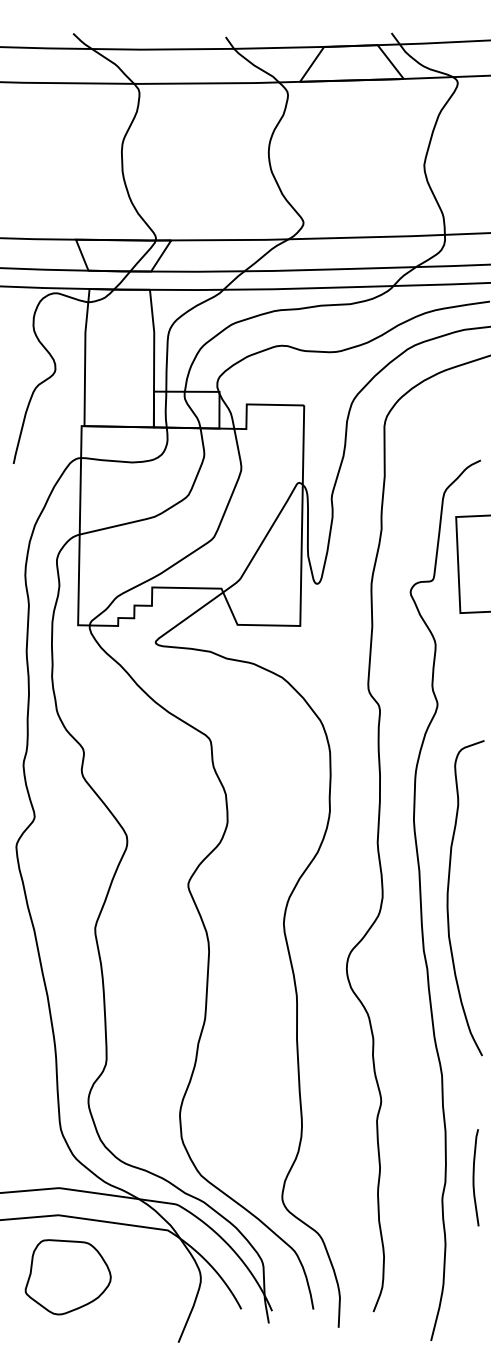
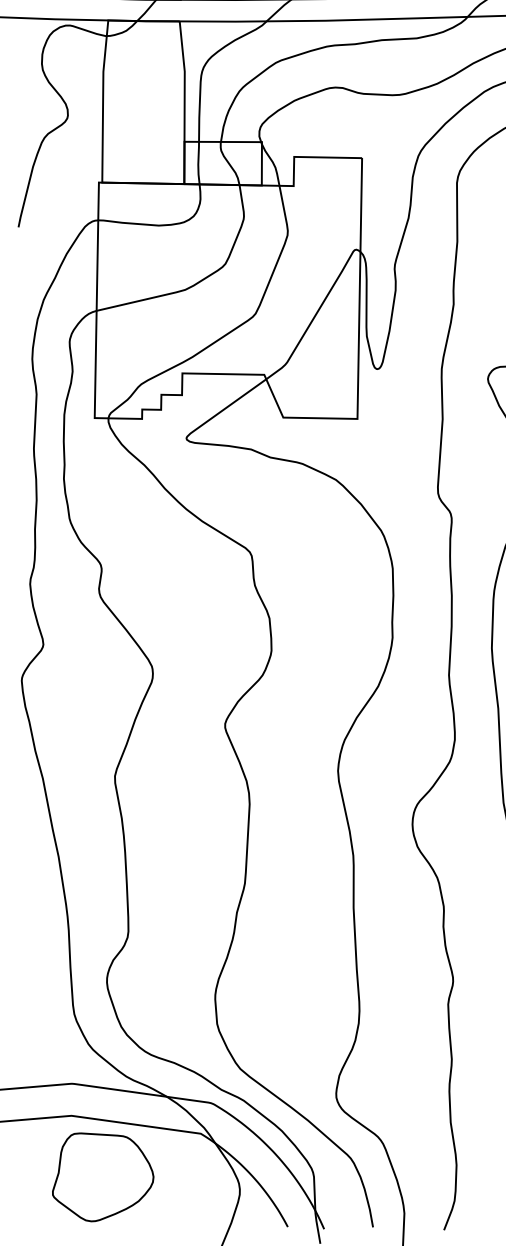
part: (67, 1277) -> (102, 1177), moved

